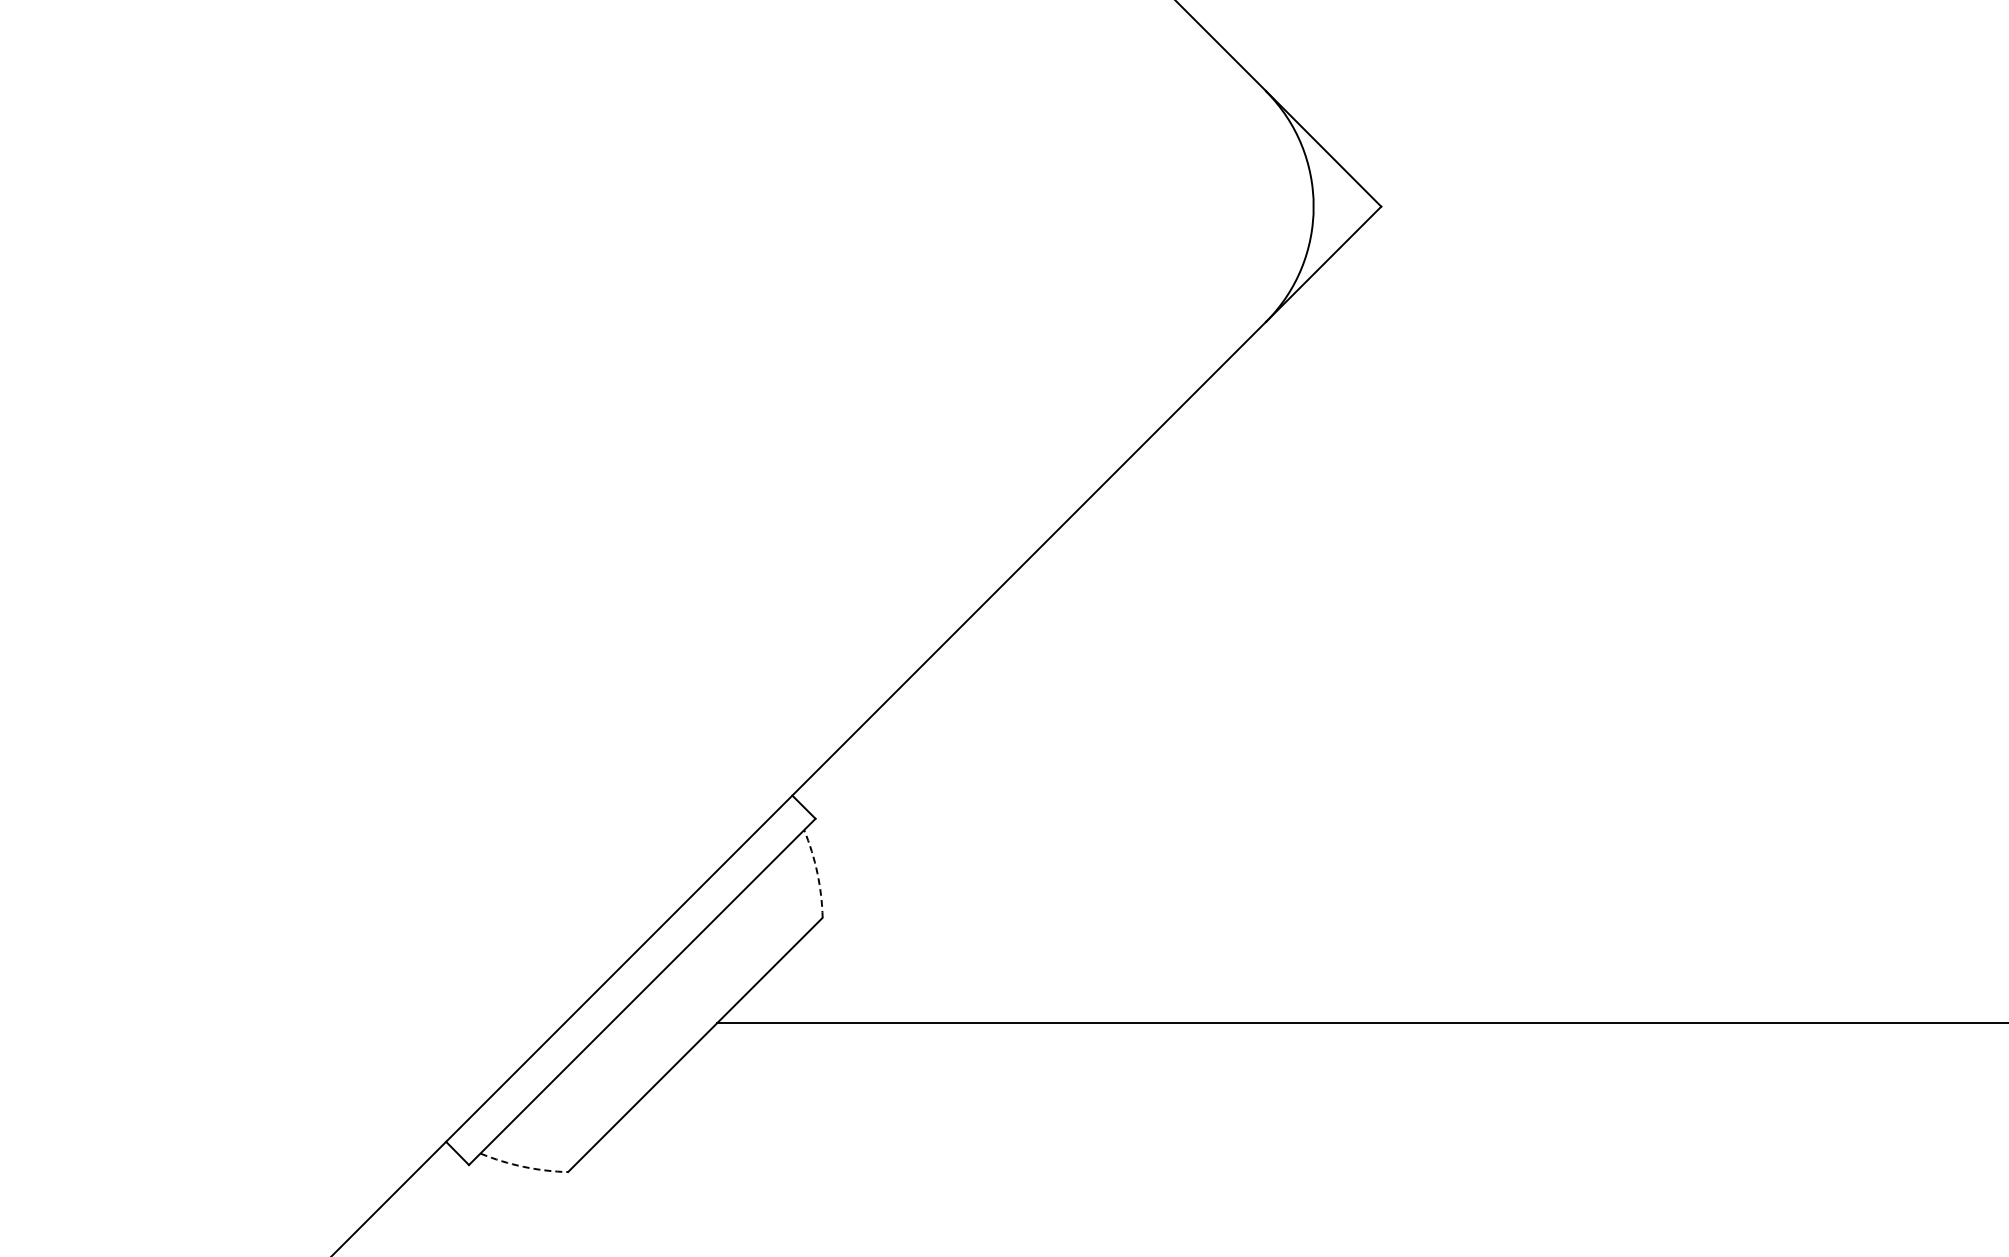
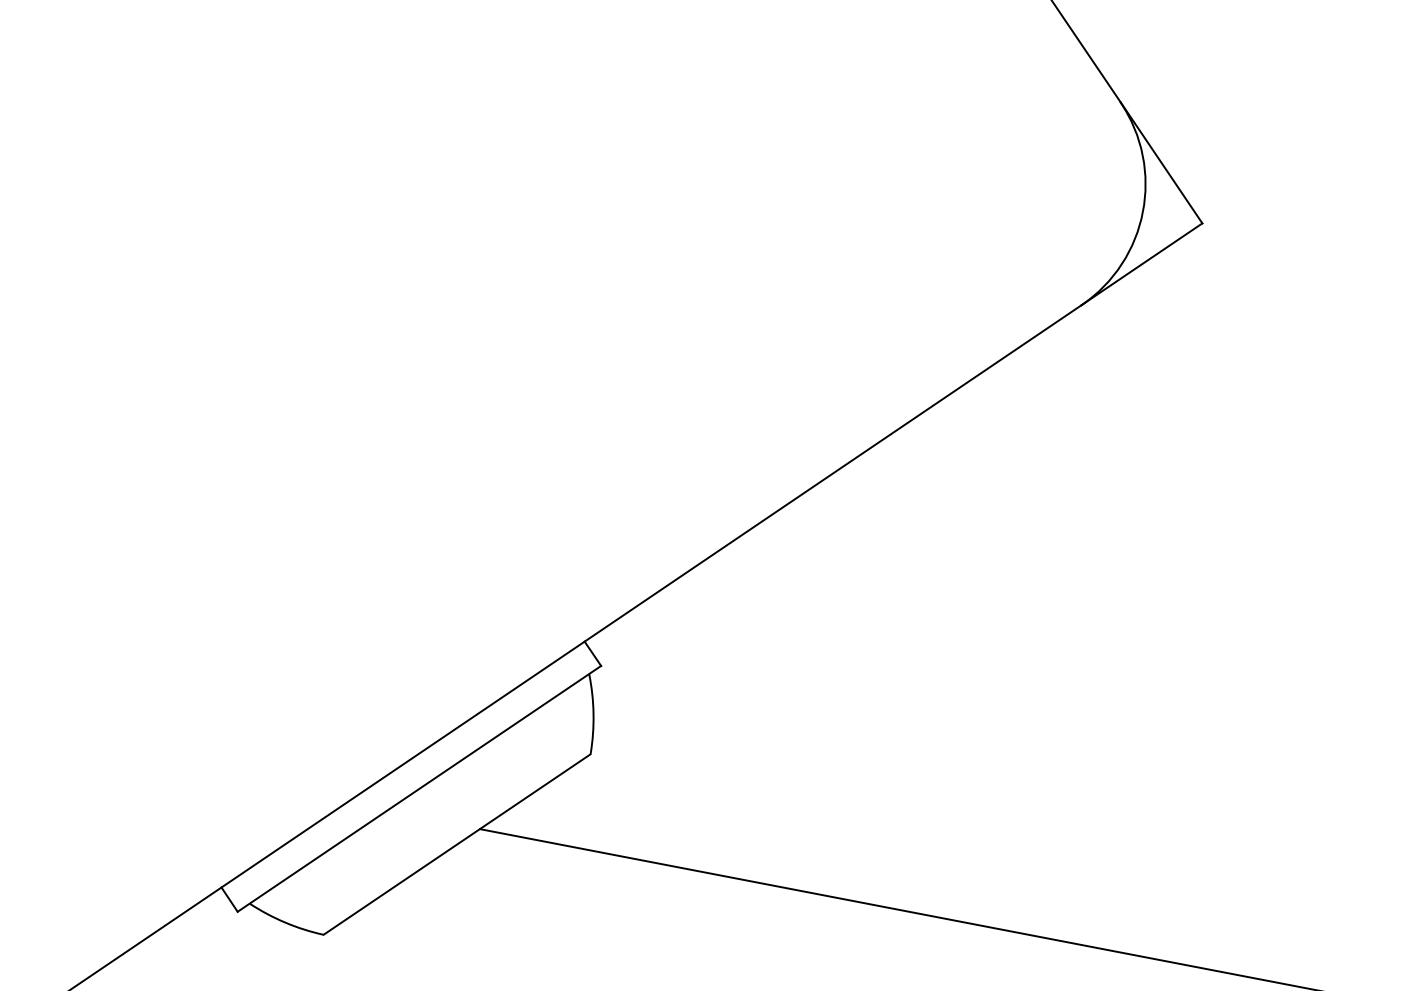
arc: (817, 873) -> (593, 714), dashed -> solid
arc: (523, 1166) -> (285, 922), dashed -> solid

